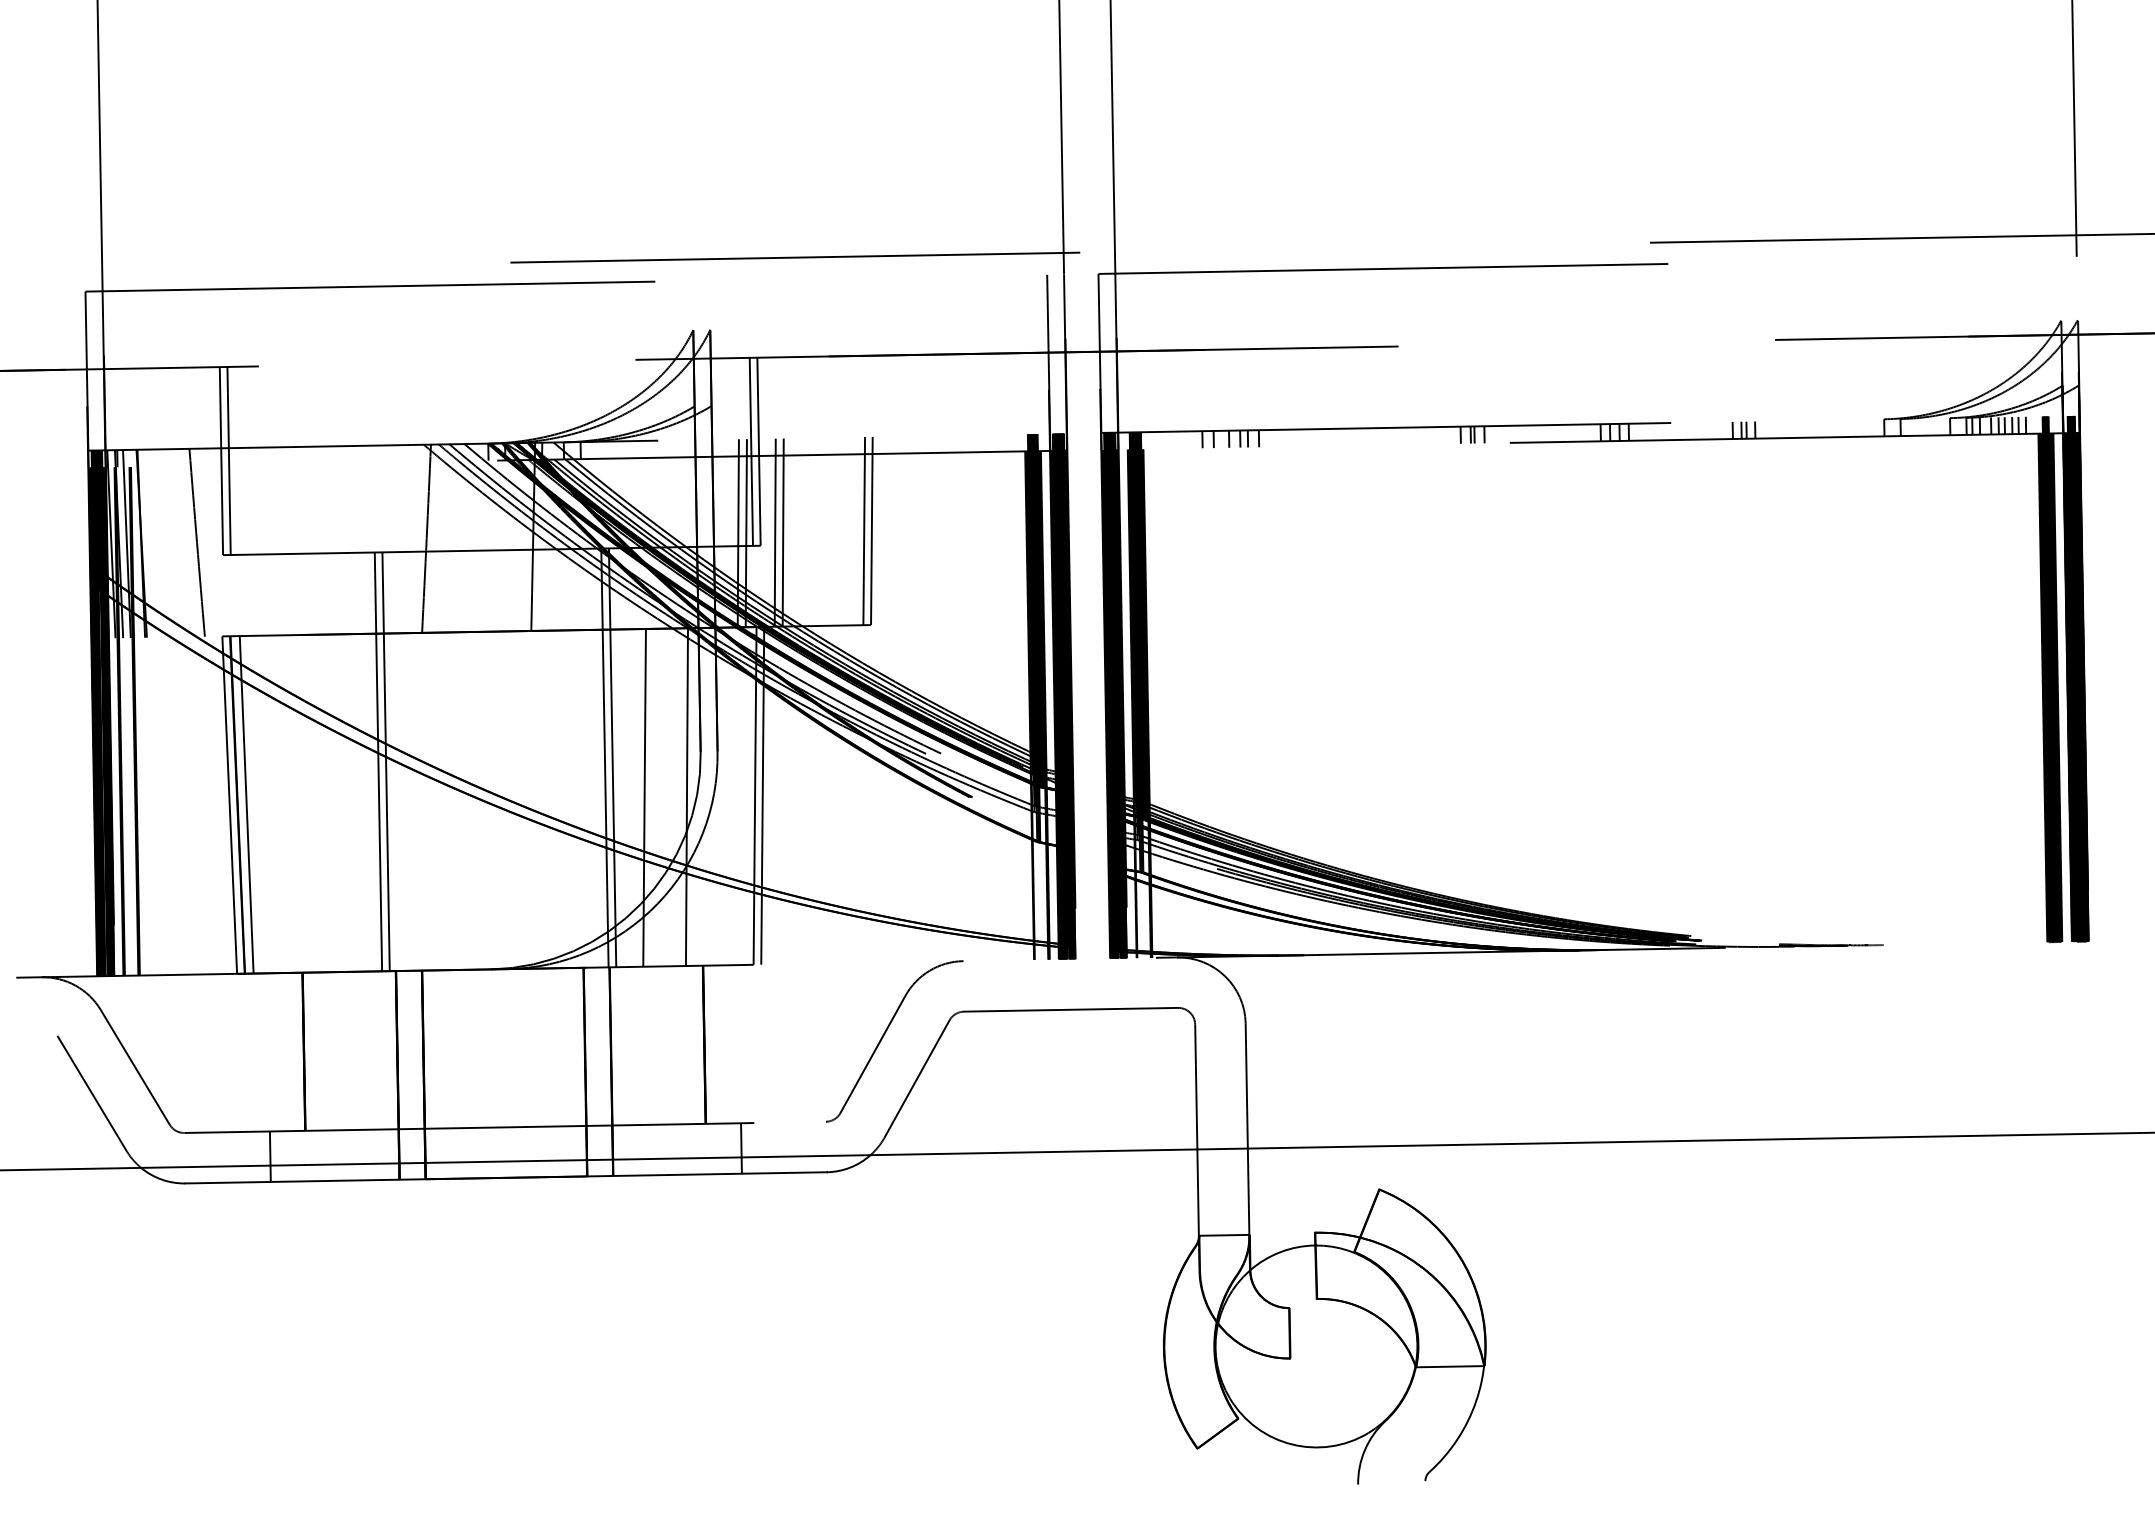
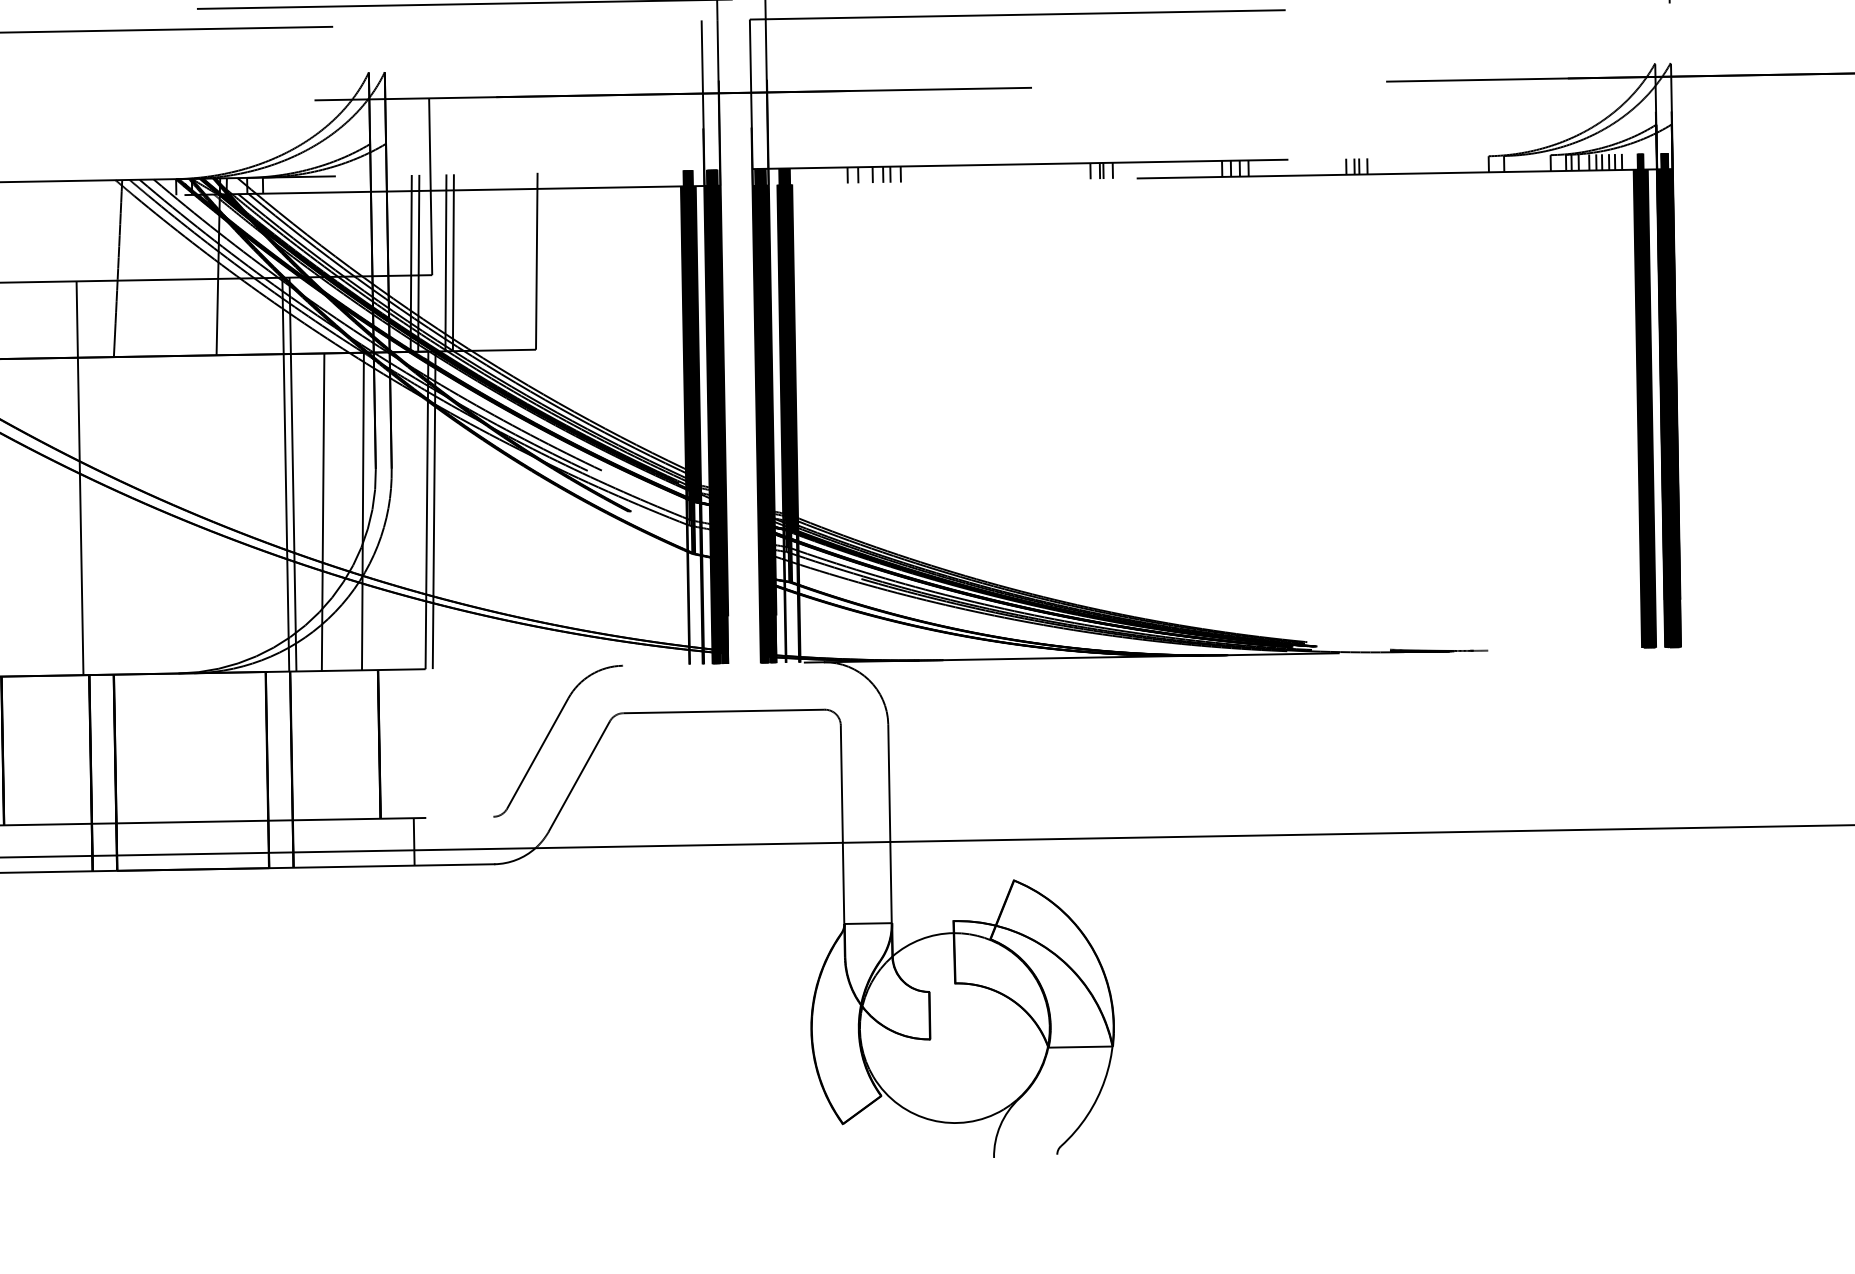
line: (751, 451) -> (423, 186), removed
line: (864, 531) -> (529, 261), removed
line: (378, 761) -> (72, 478), removed

